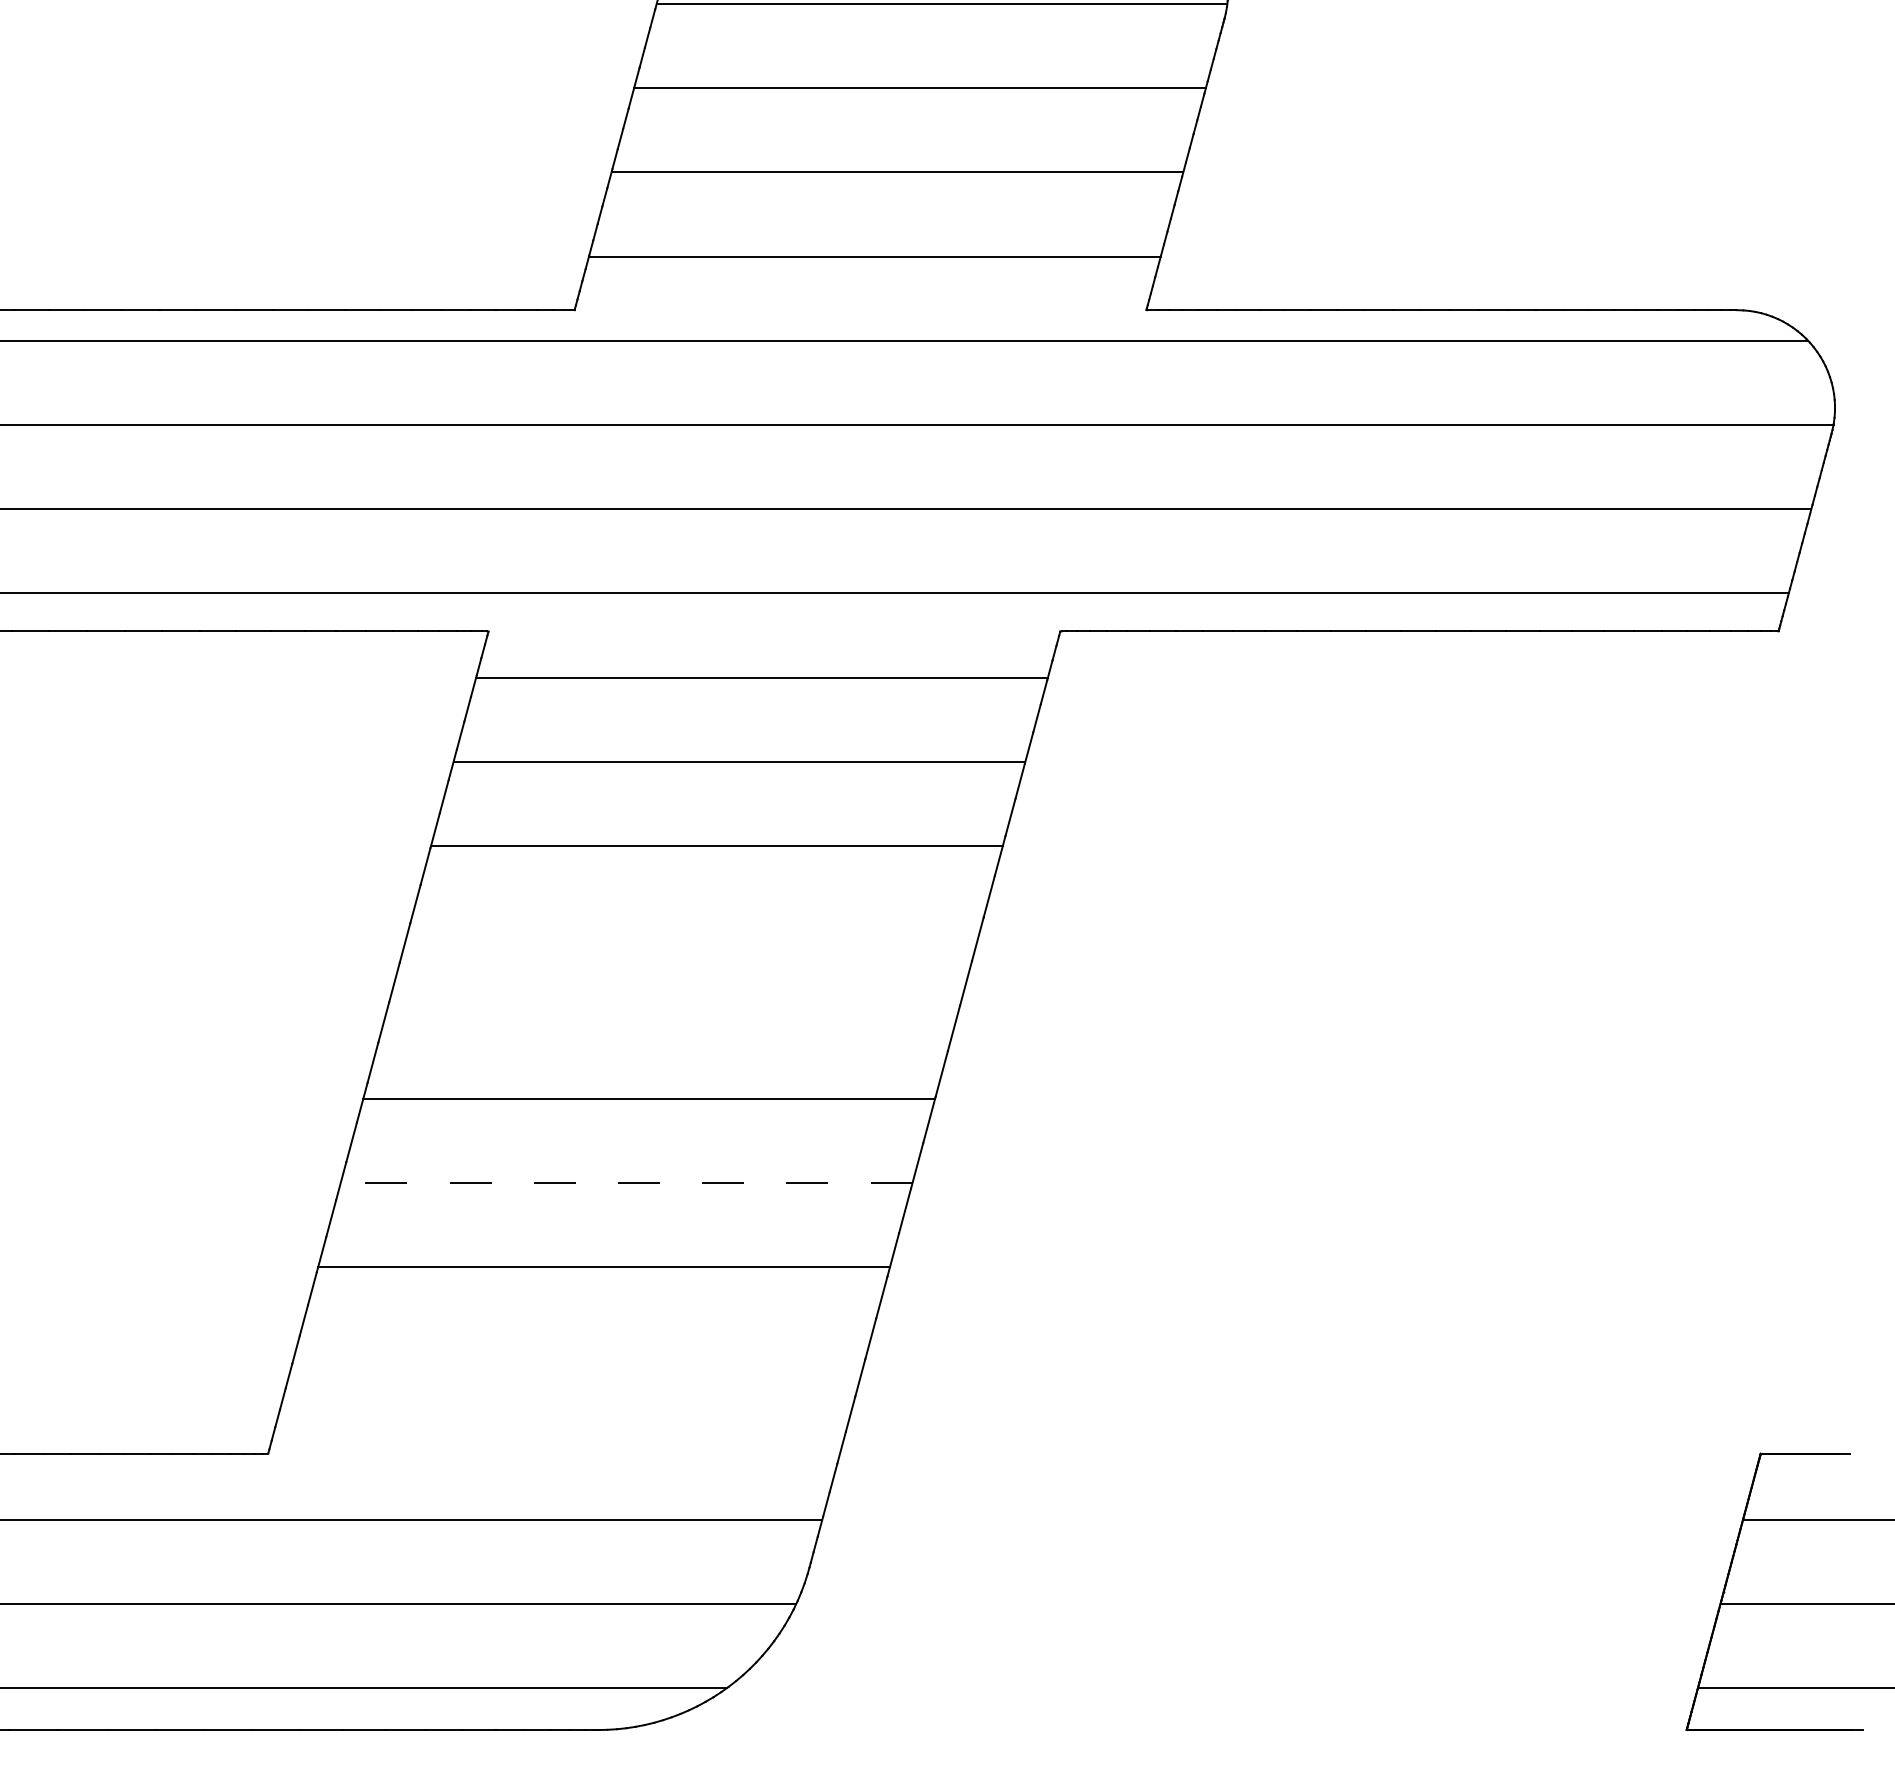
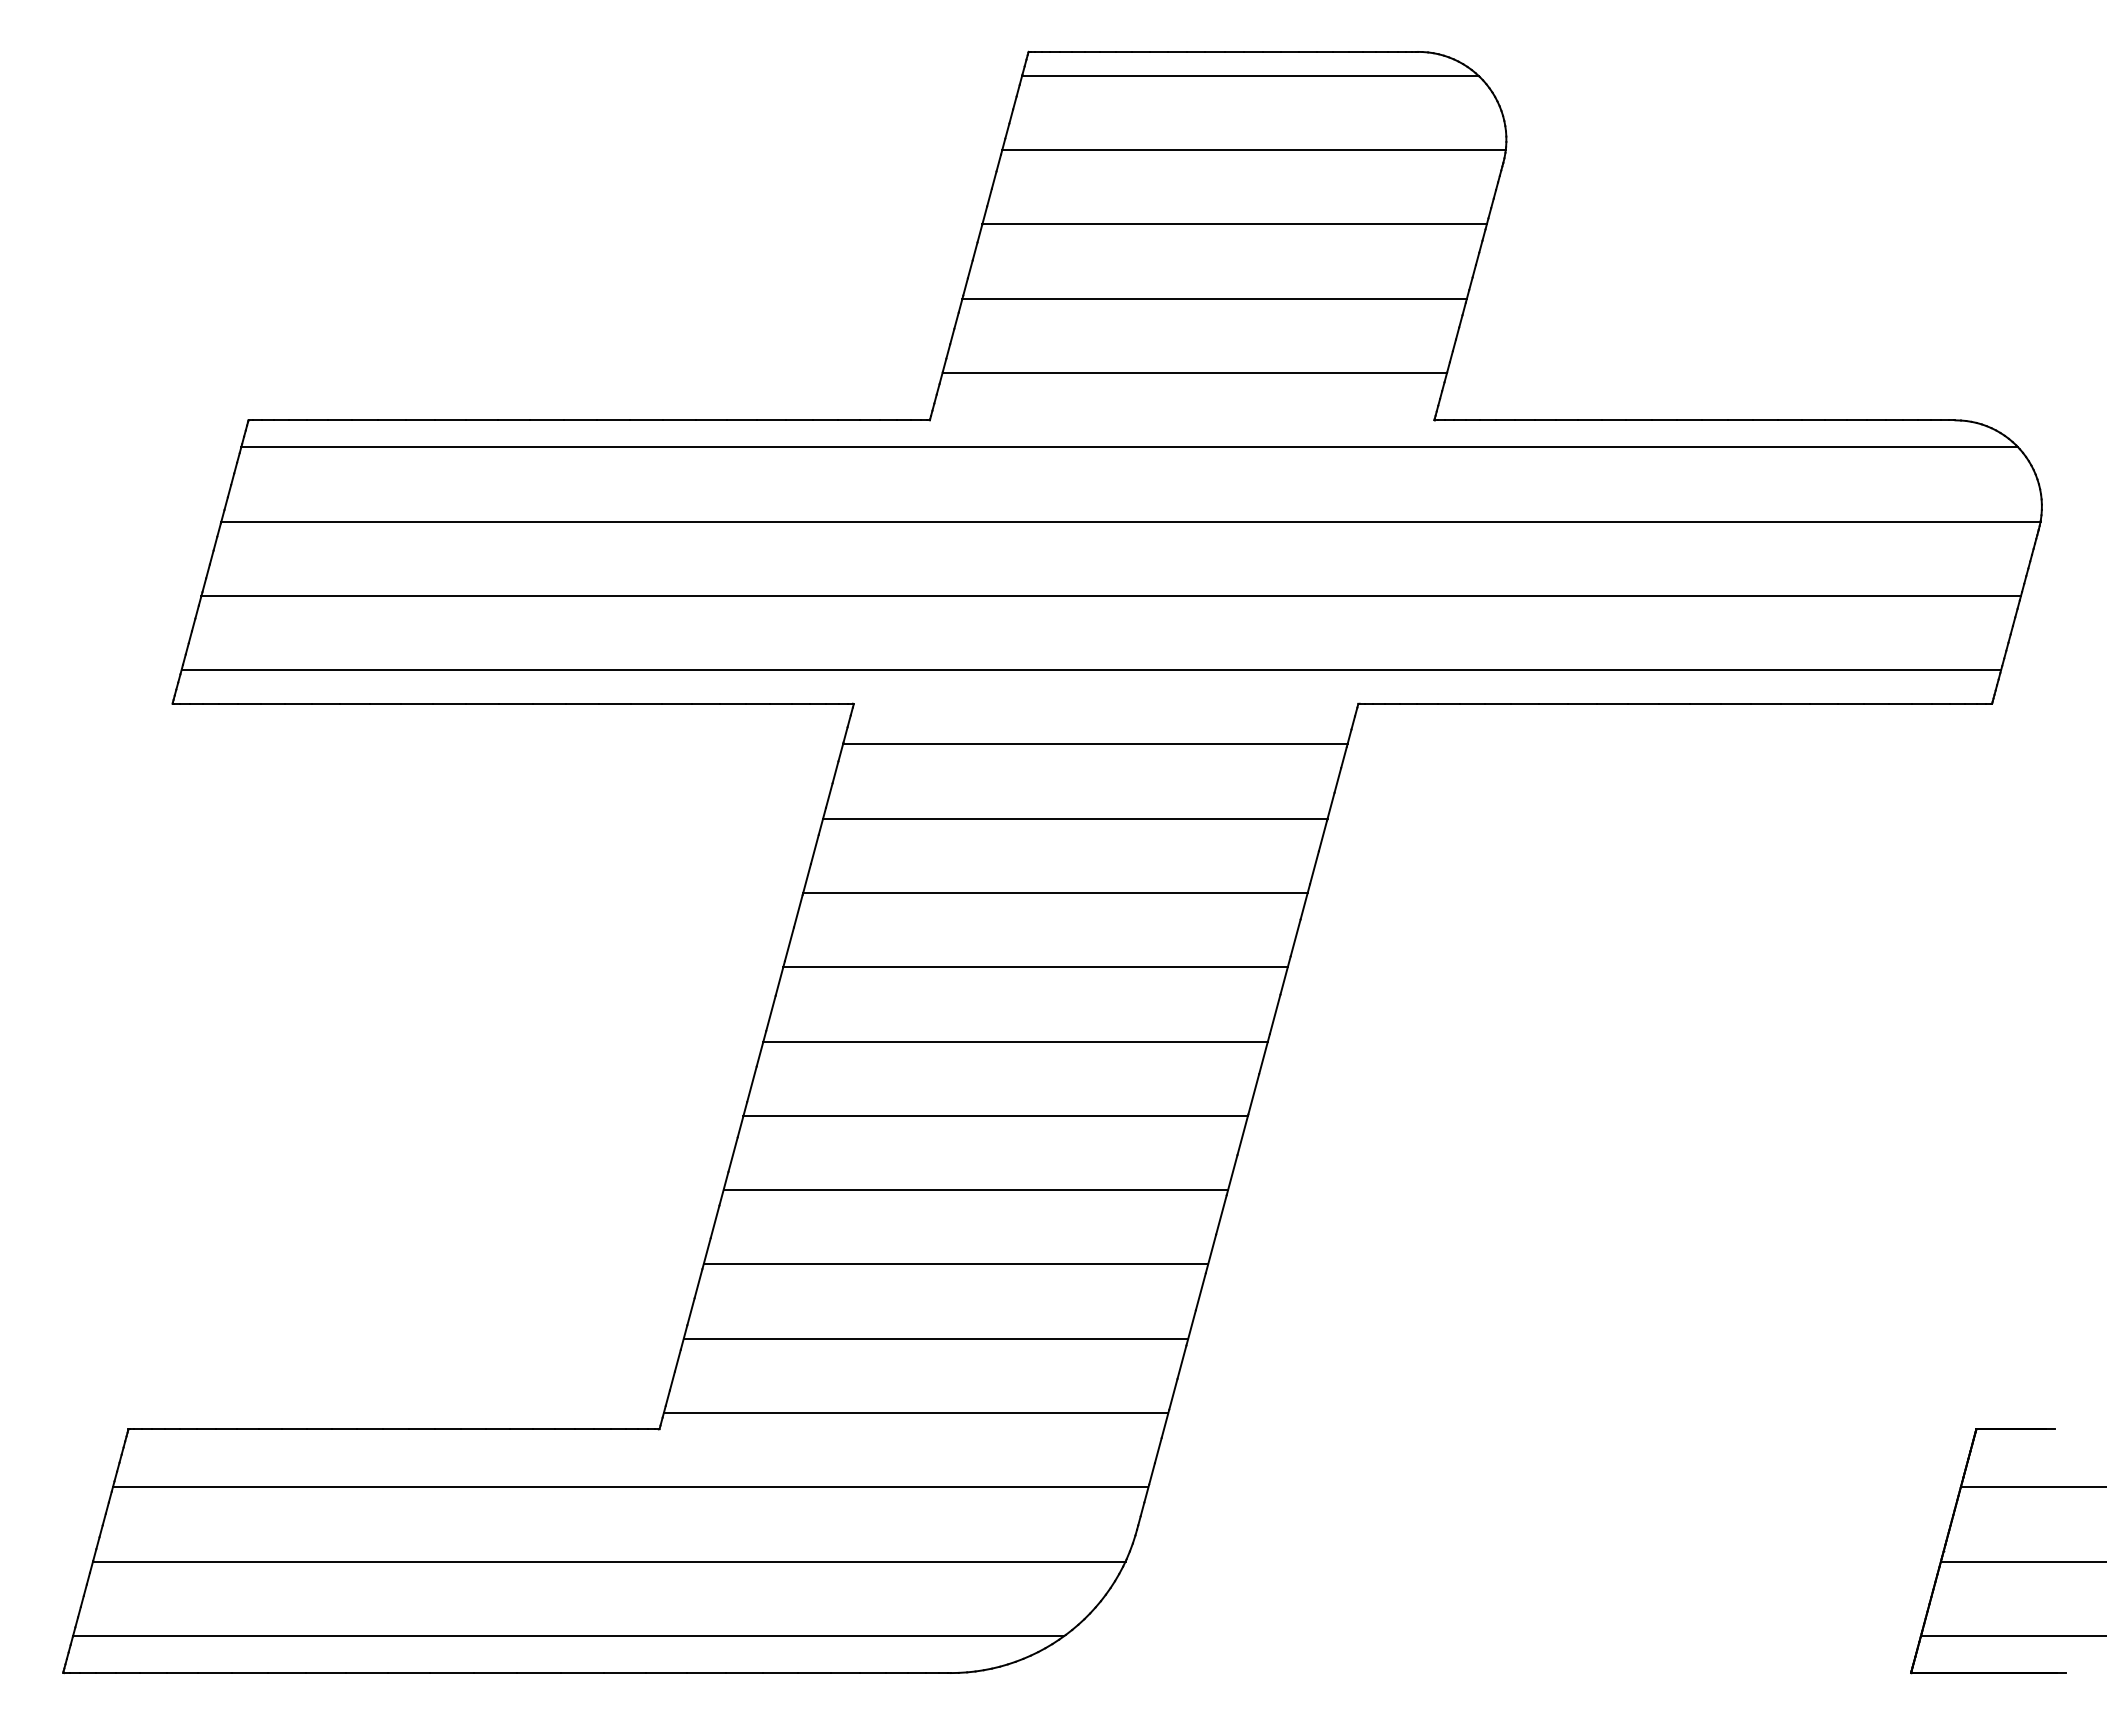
line: (694, 930) -> (1035, 967), added
line: (671, 1014) -> (1015, 1041), added
line: (626, 1183) -> (975, 1190), dashed -> solid
line: (581, 1350) -> (935, 1338), added
line: (558, 1435) -> (915, 1413), added

